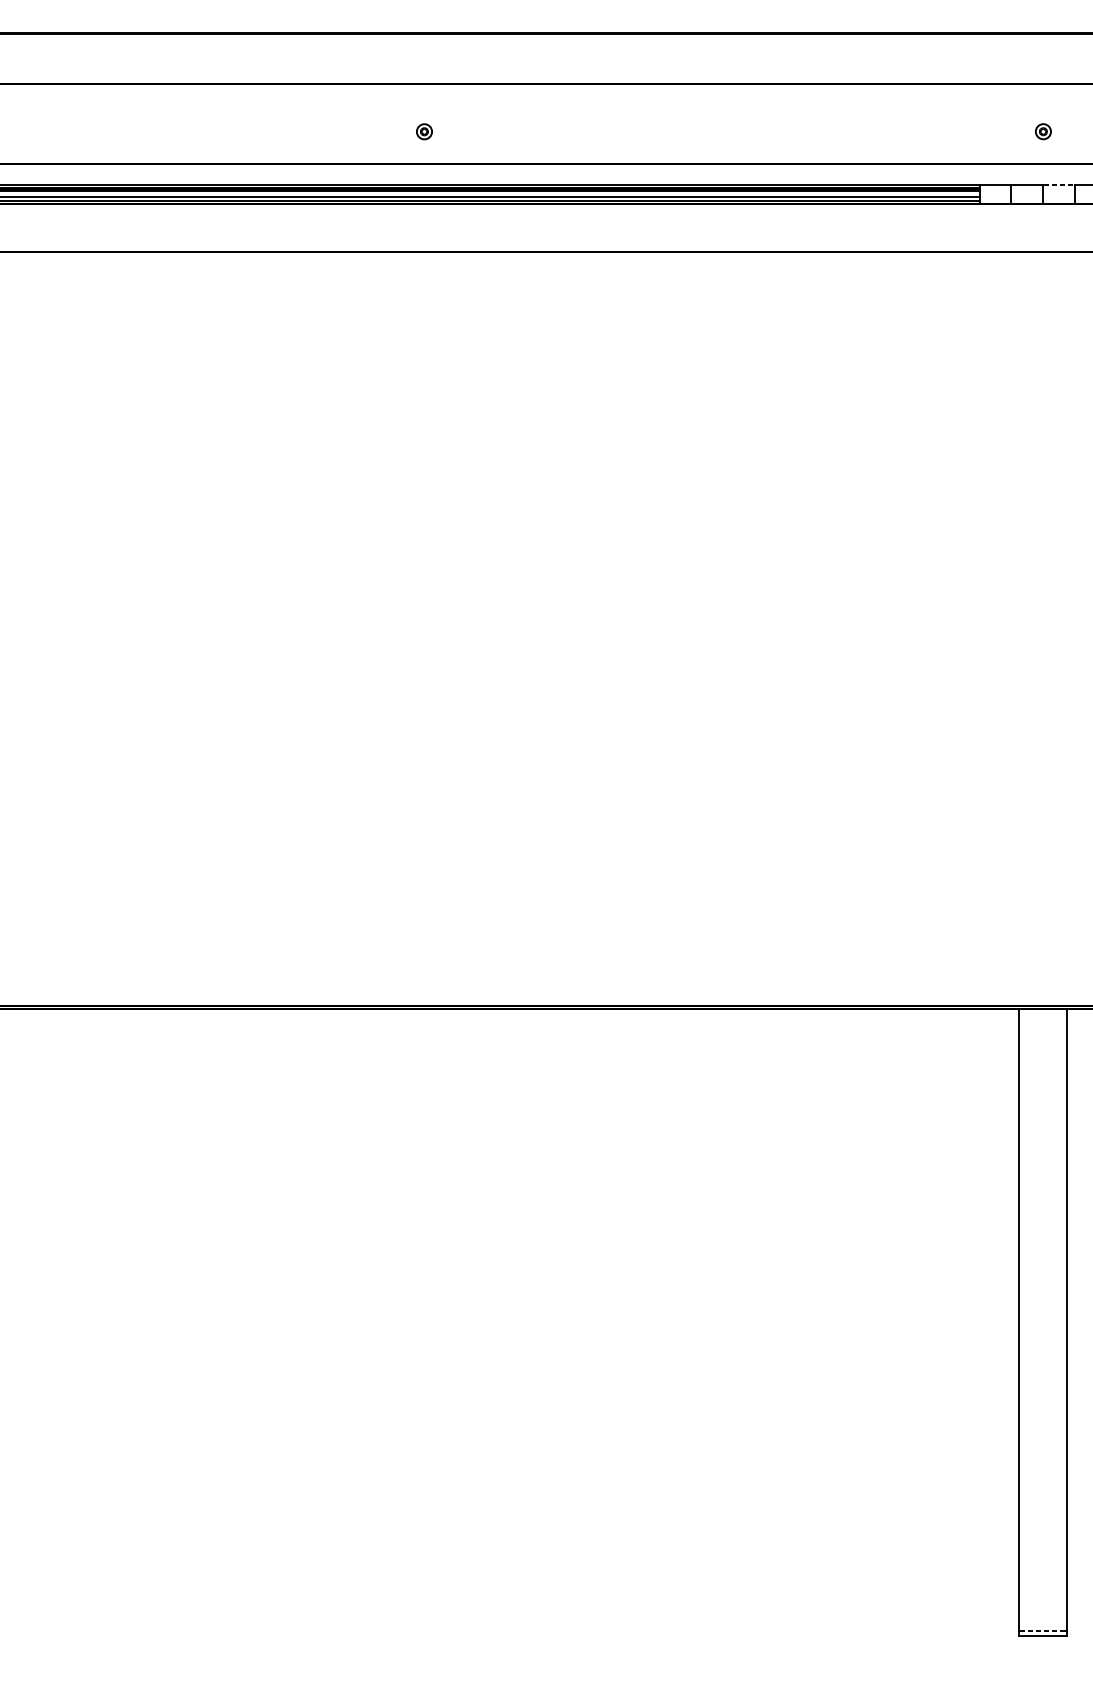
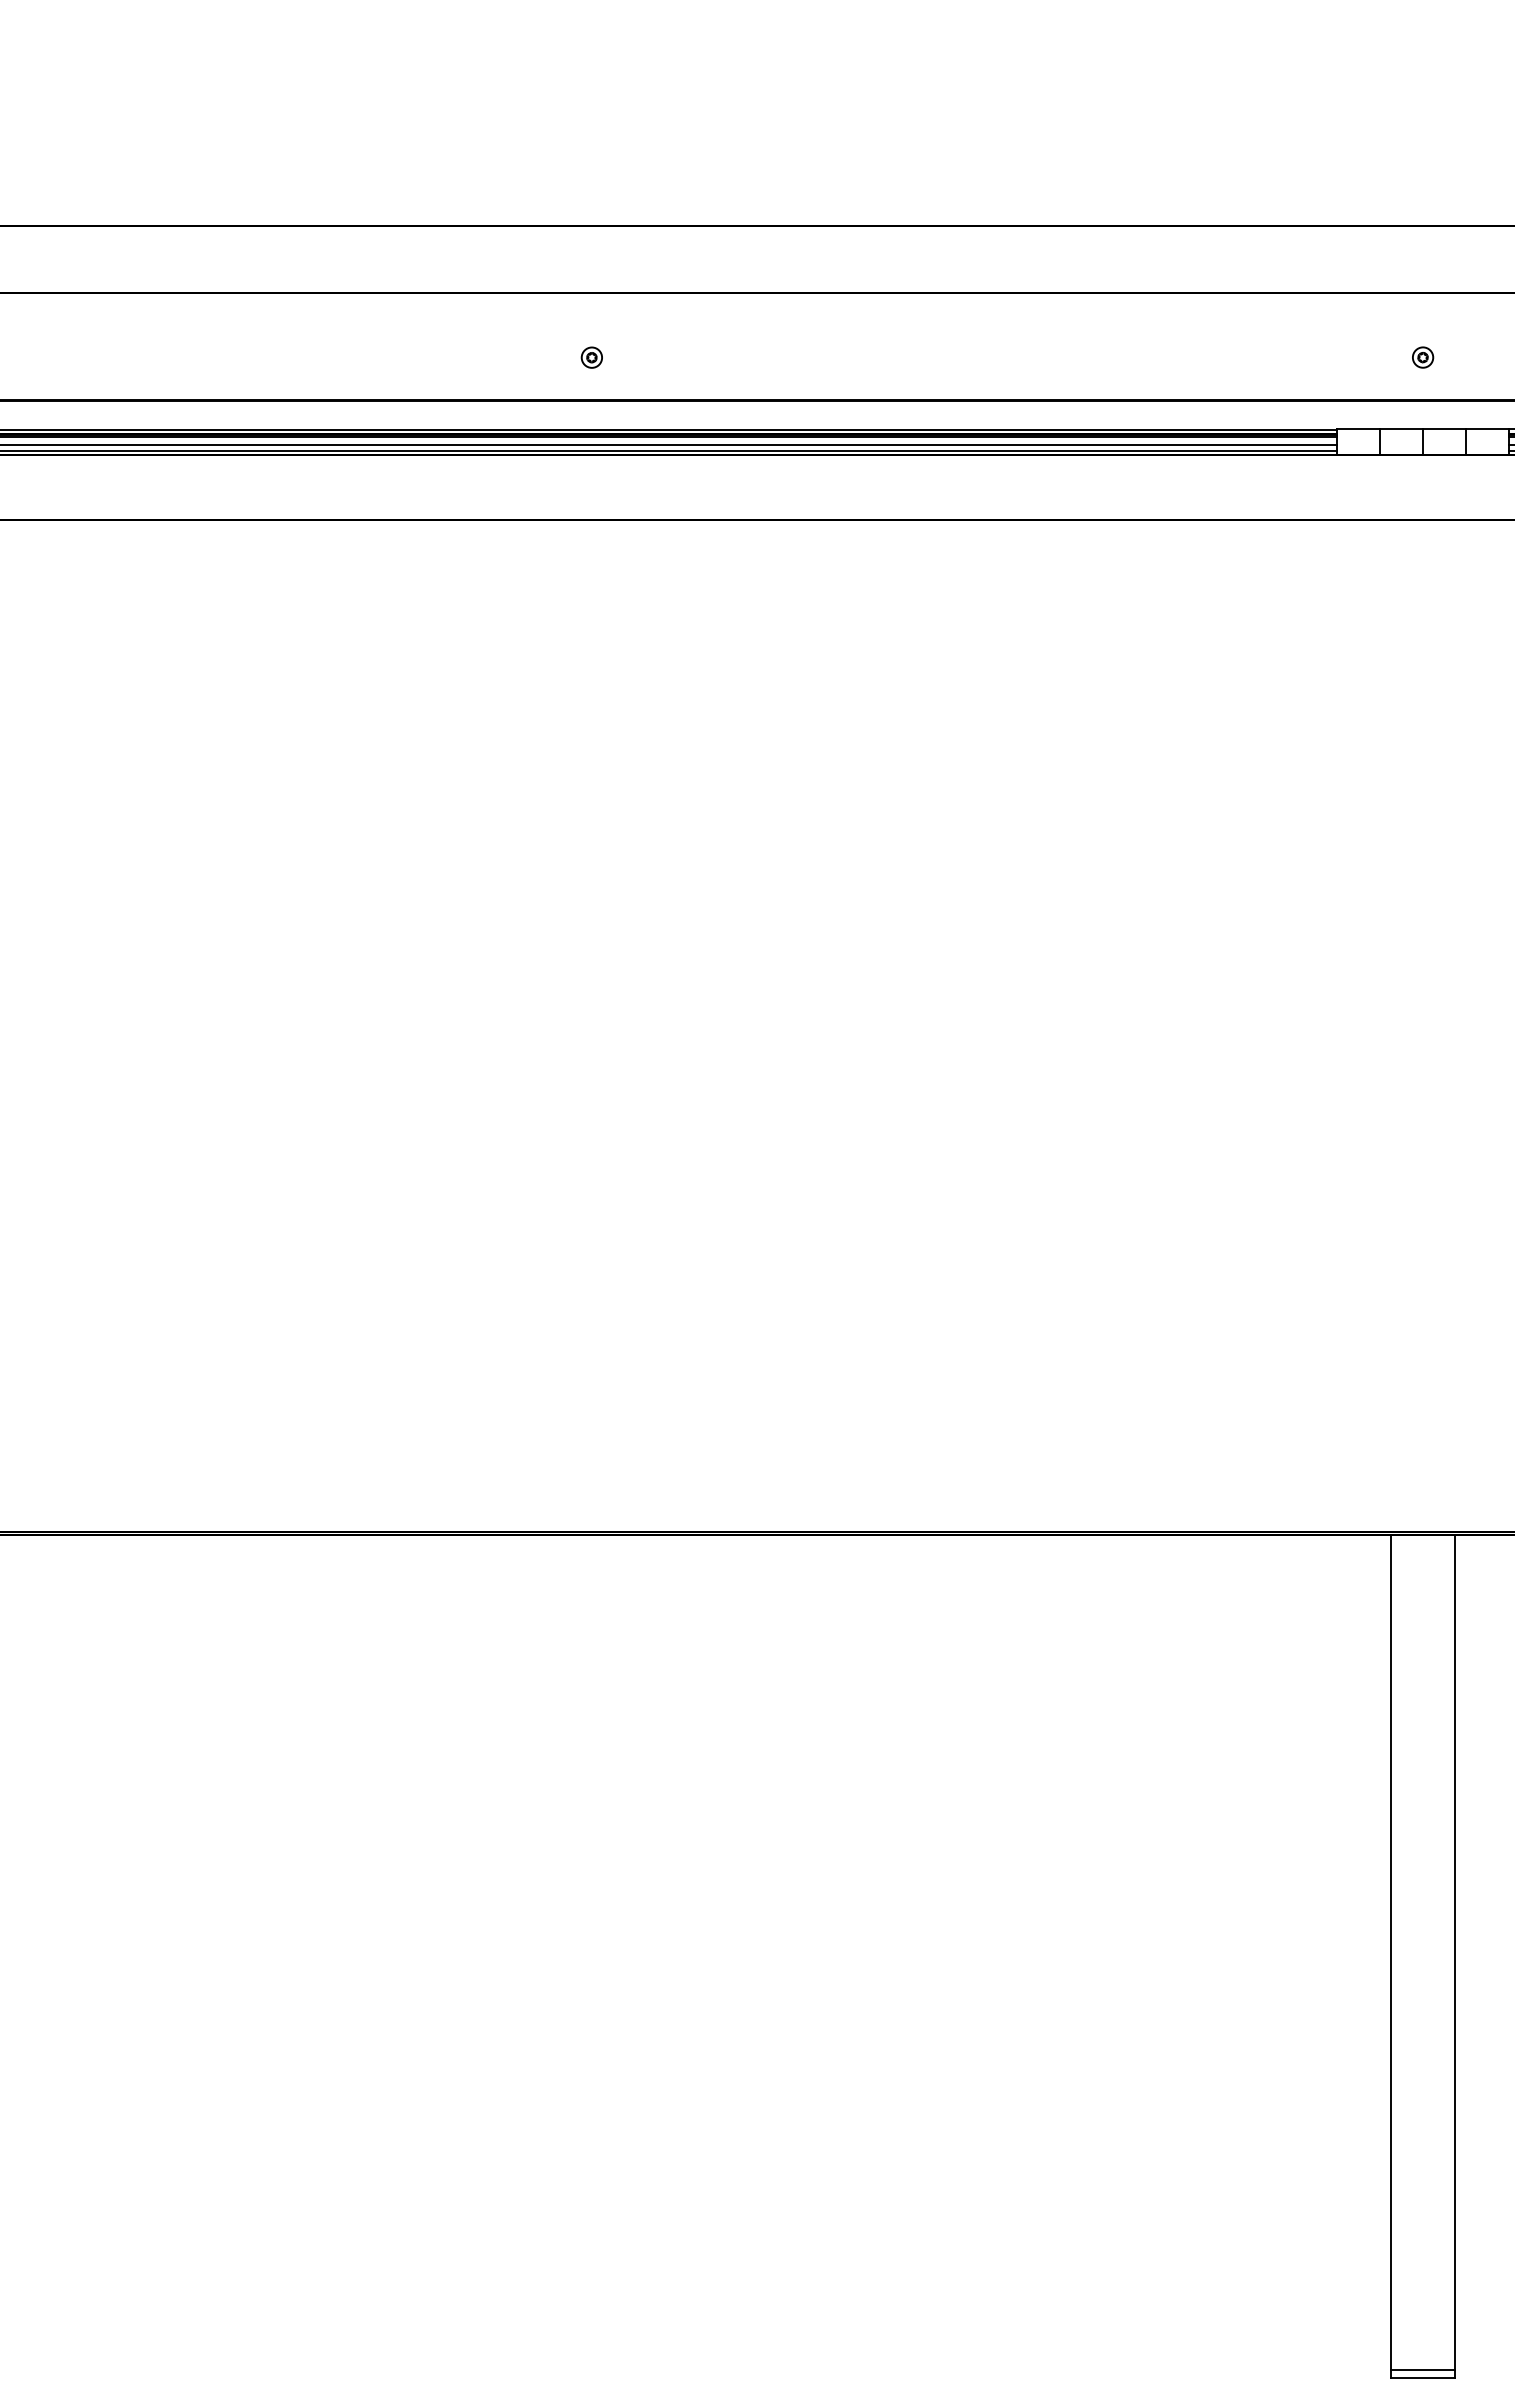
line: (1060, 185) -> (1445, 429), dashed -> solid
line: (1043, 1630) -> (1423, 2370), dashed -> solid

